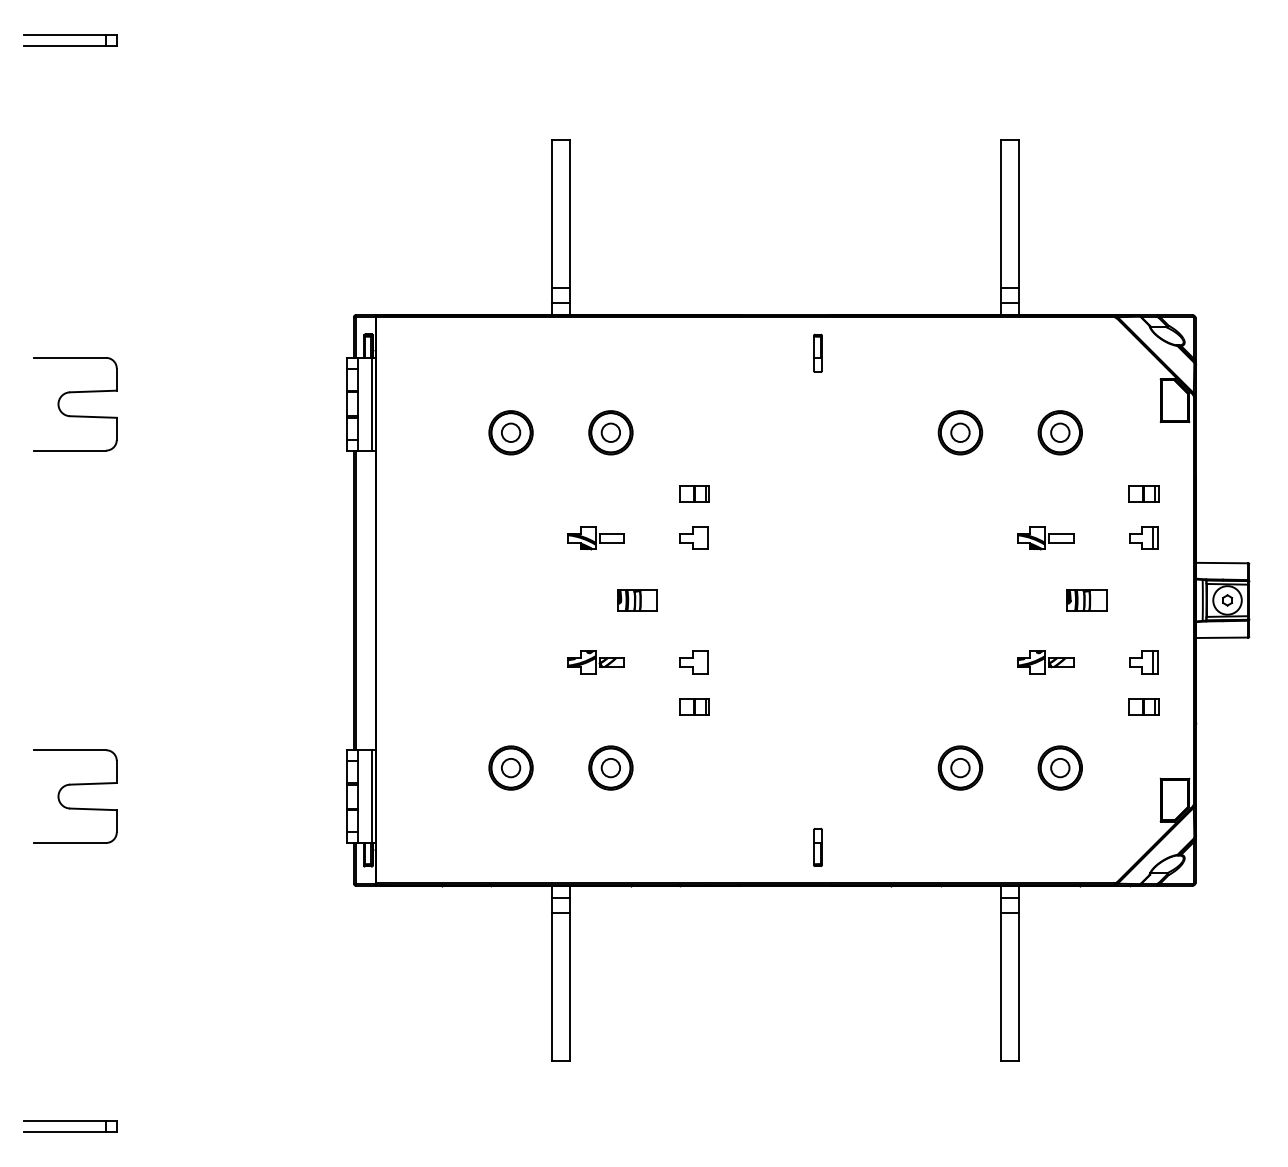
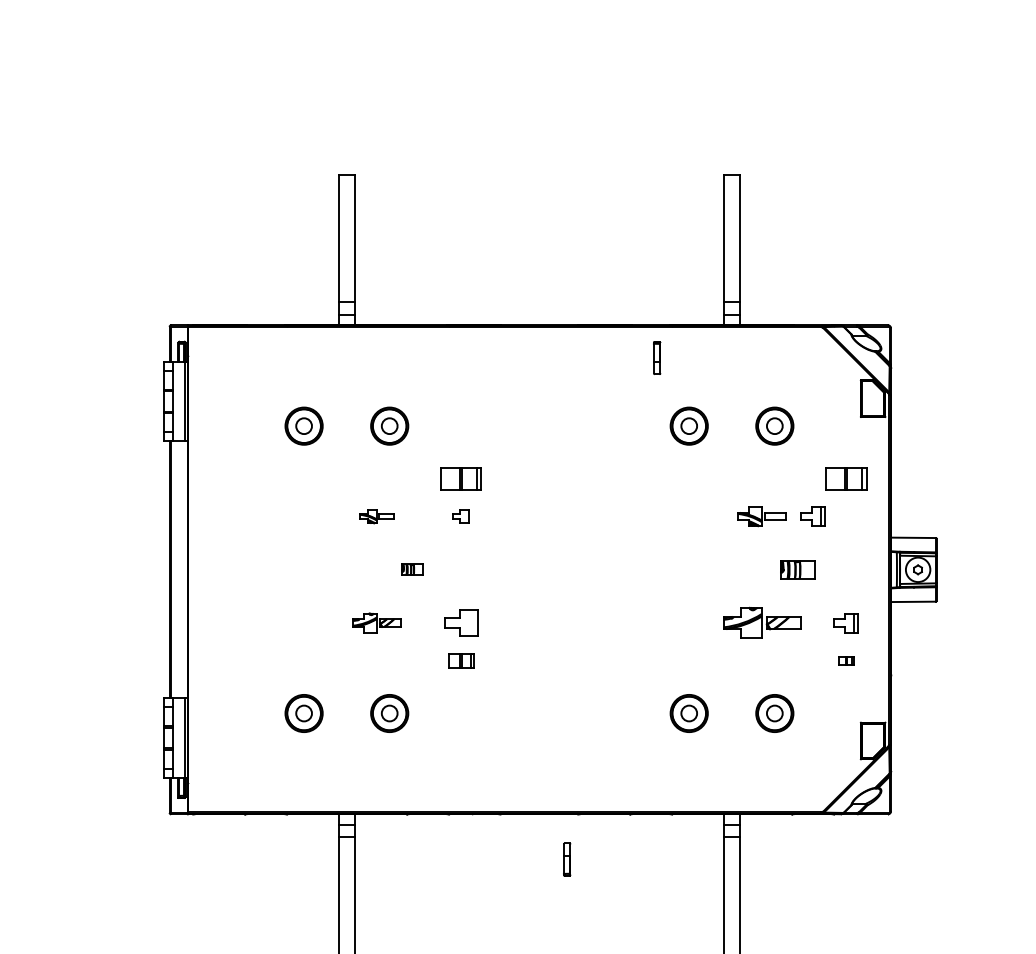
part: (817, 352) -> (656, 357), moved
part: (694, 493) -> (461, 478), size x1.6
part: (1143, 493) -> (846, 478), size x1.6
part: (693, 537) -> (460, 515), size x0.7
part: (1143, 537) -> (812, 515), moved
part: (595, 538) -> (376, 516), size x0.7
part: (637, 600) -> (412, 569), size x0.6
part: (693, 662) -> (460, 623), size x1.4
part: (1045, 662) -> (762, 623), size x1.6
part: (1143, 706) -> (846, 660), size x0.6
part: (817, 846) -> (566, 858), moved

